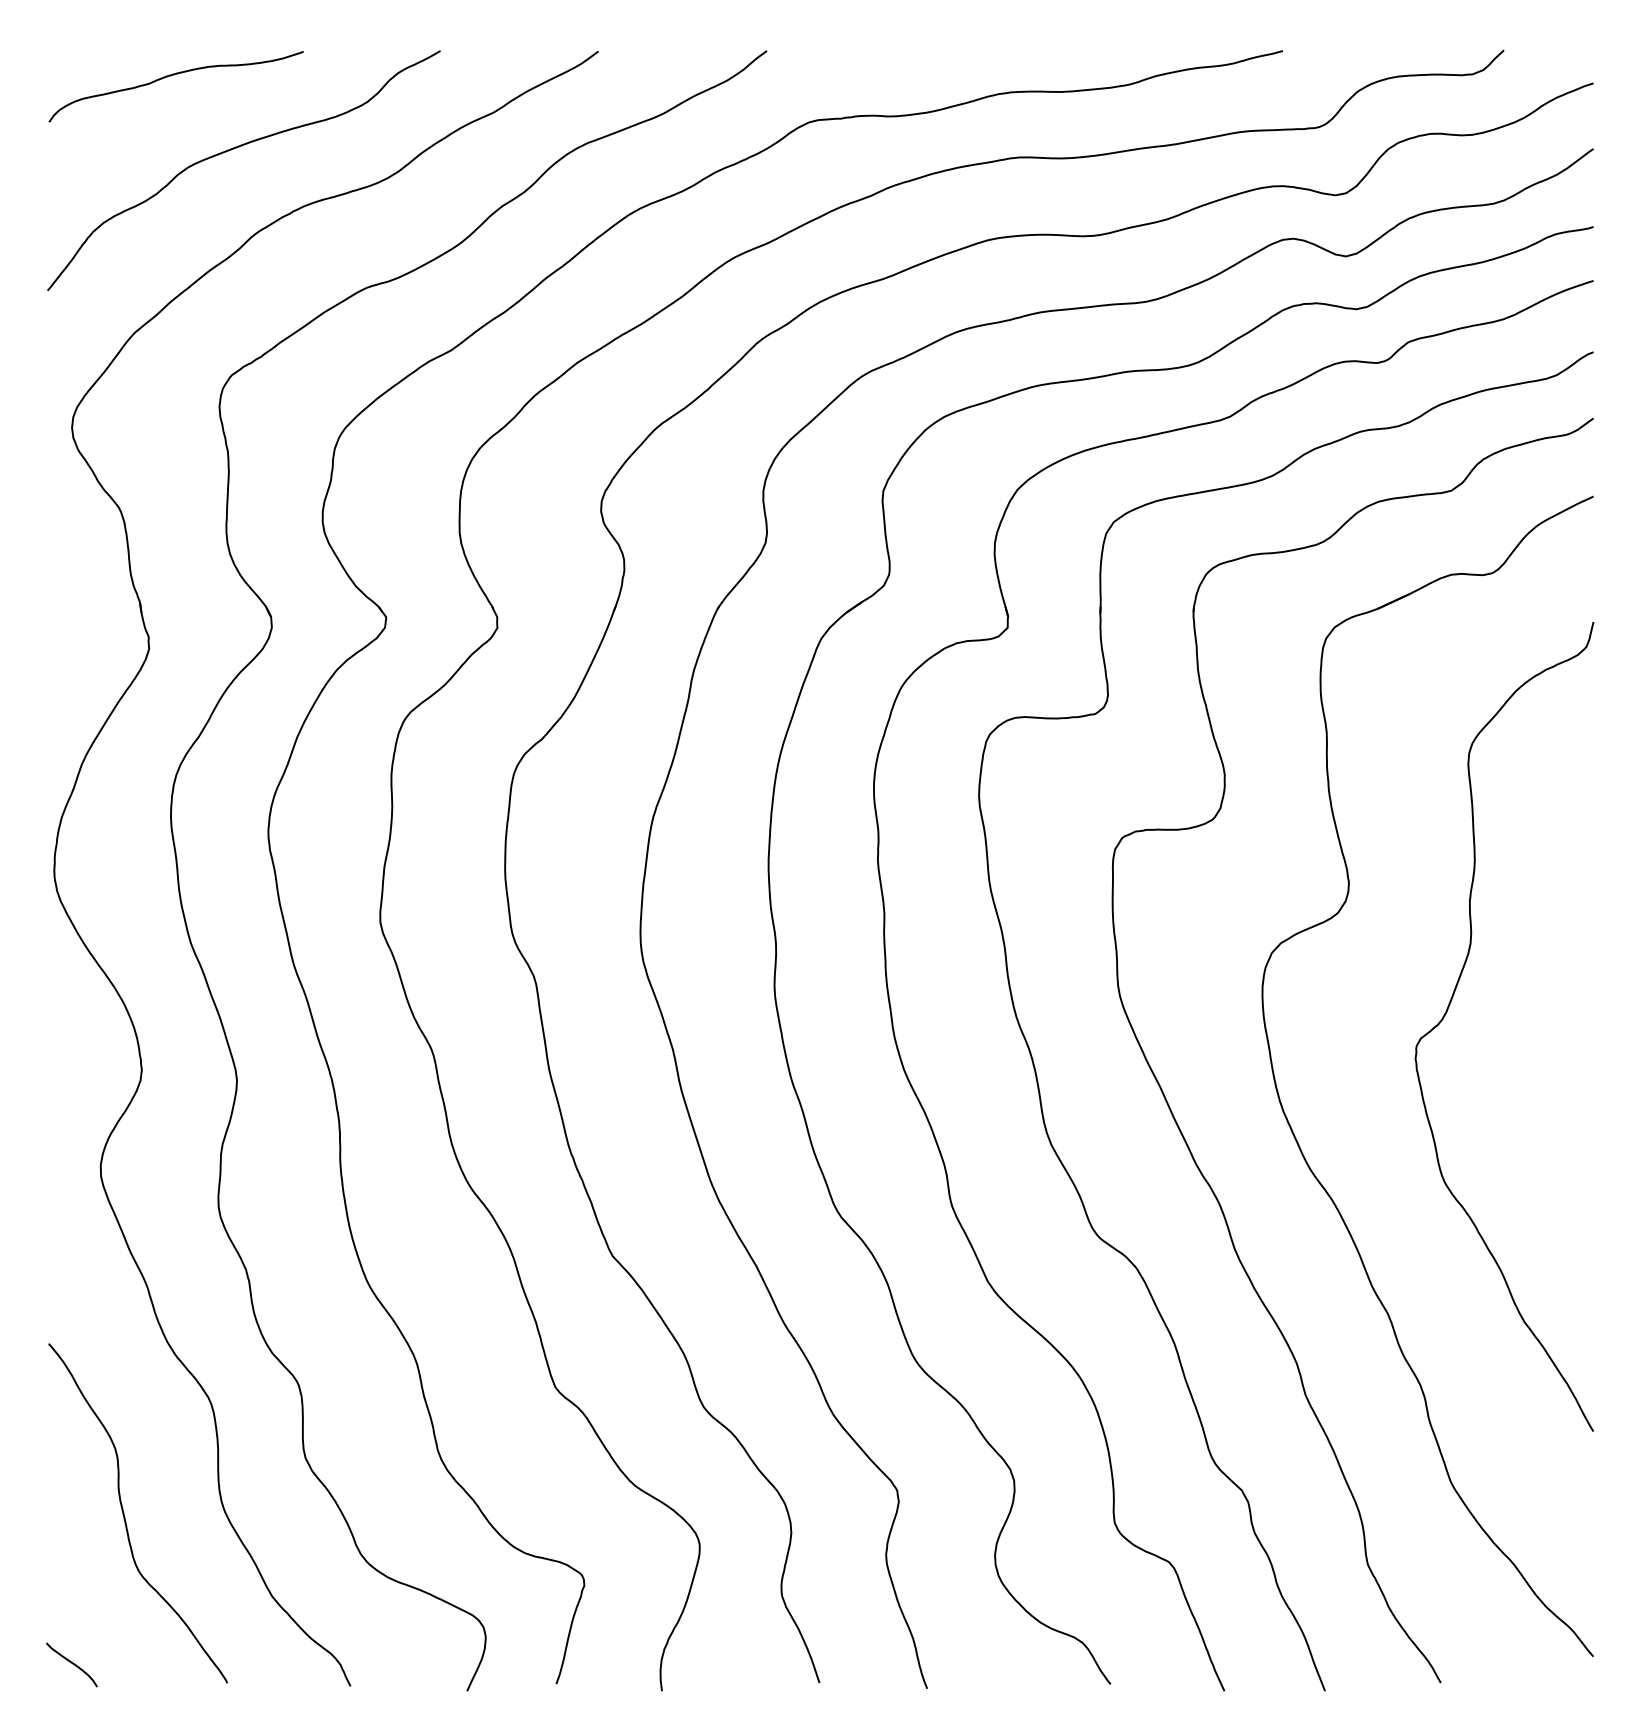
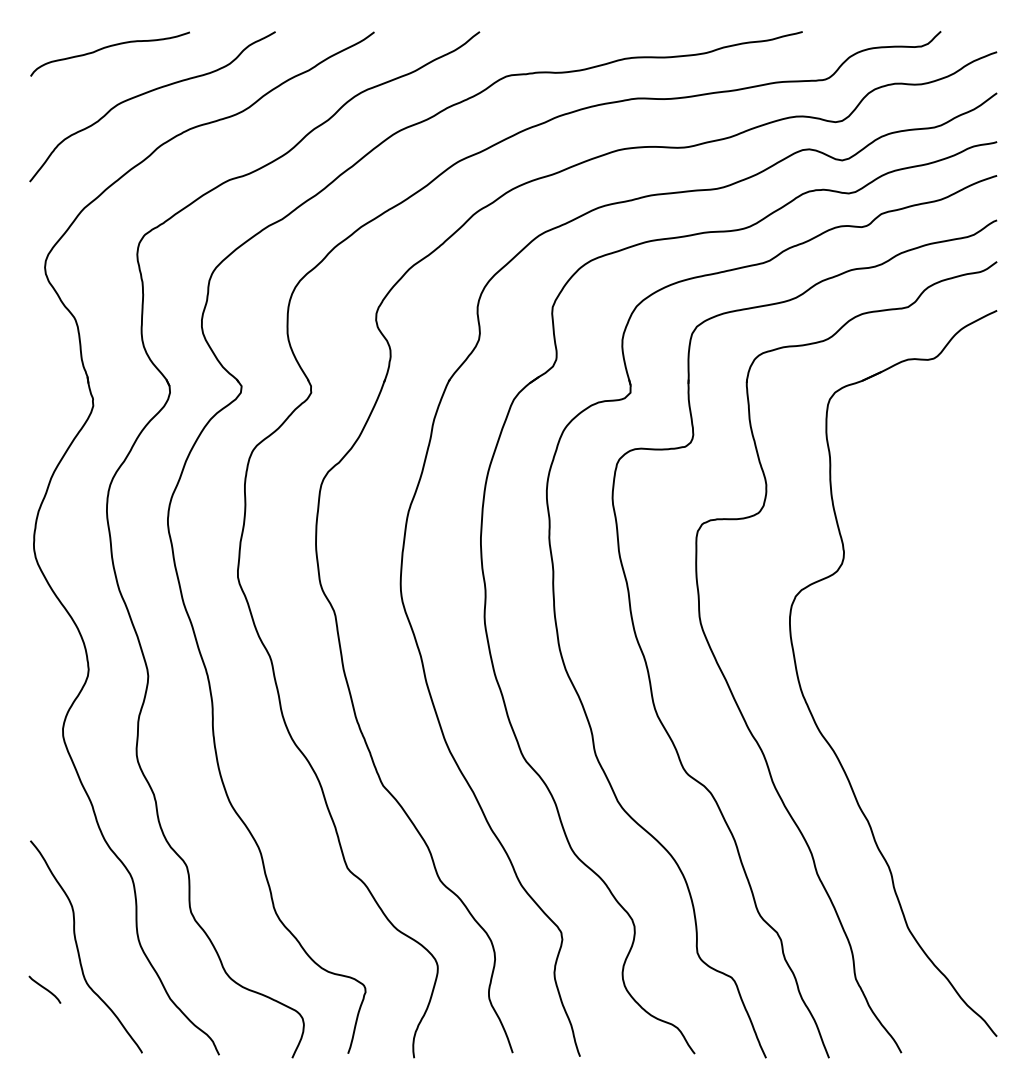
curve: (1450, 1007) -> (907, 630), removed
curve: (71, 1664) -> (44, 989), moved

